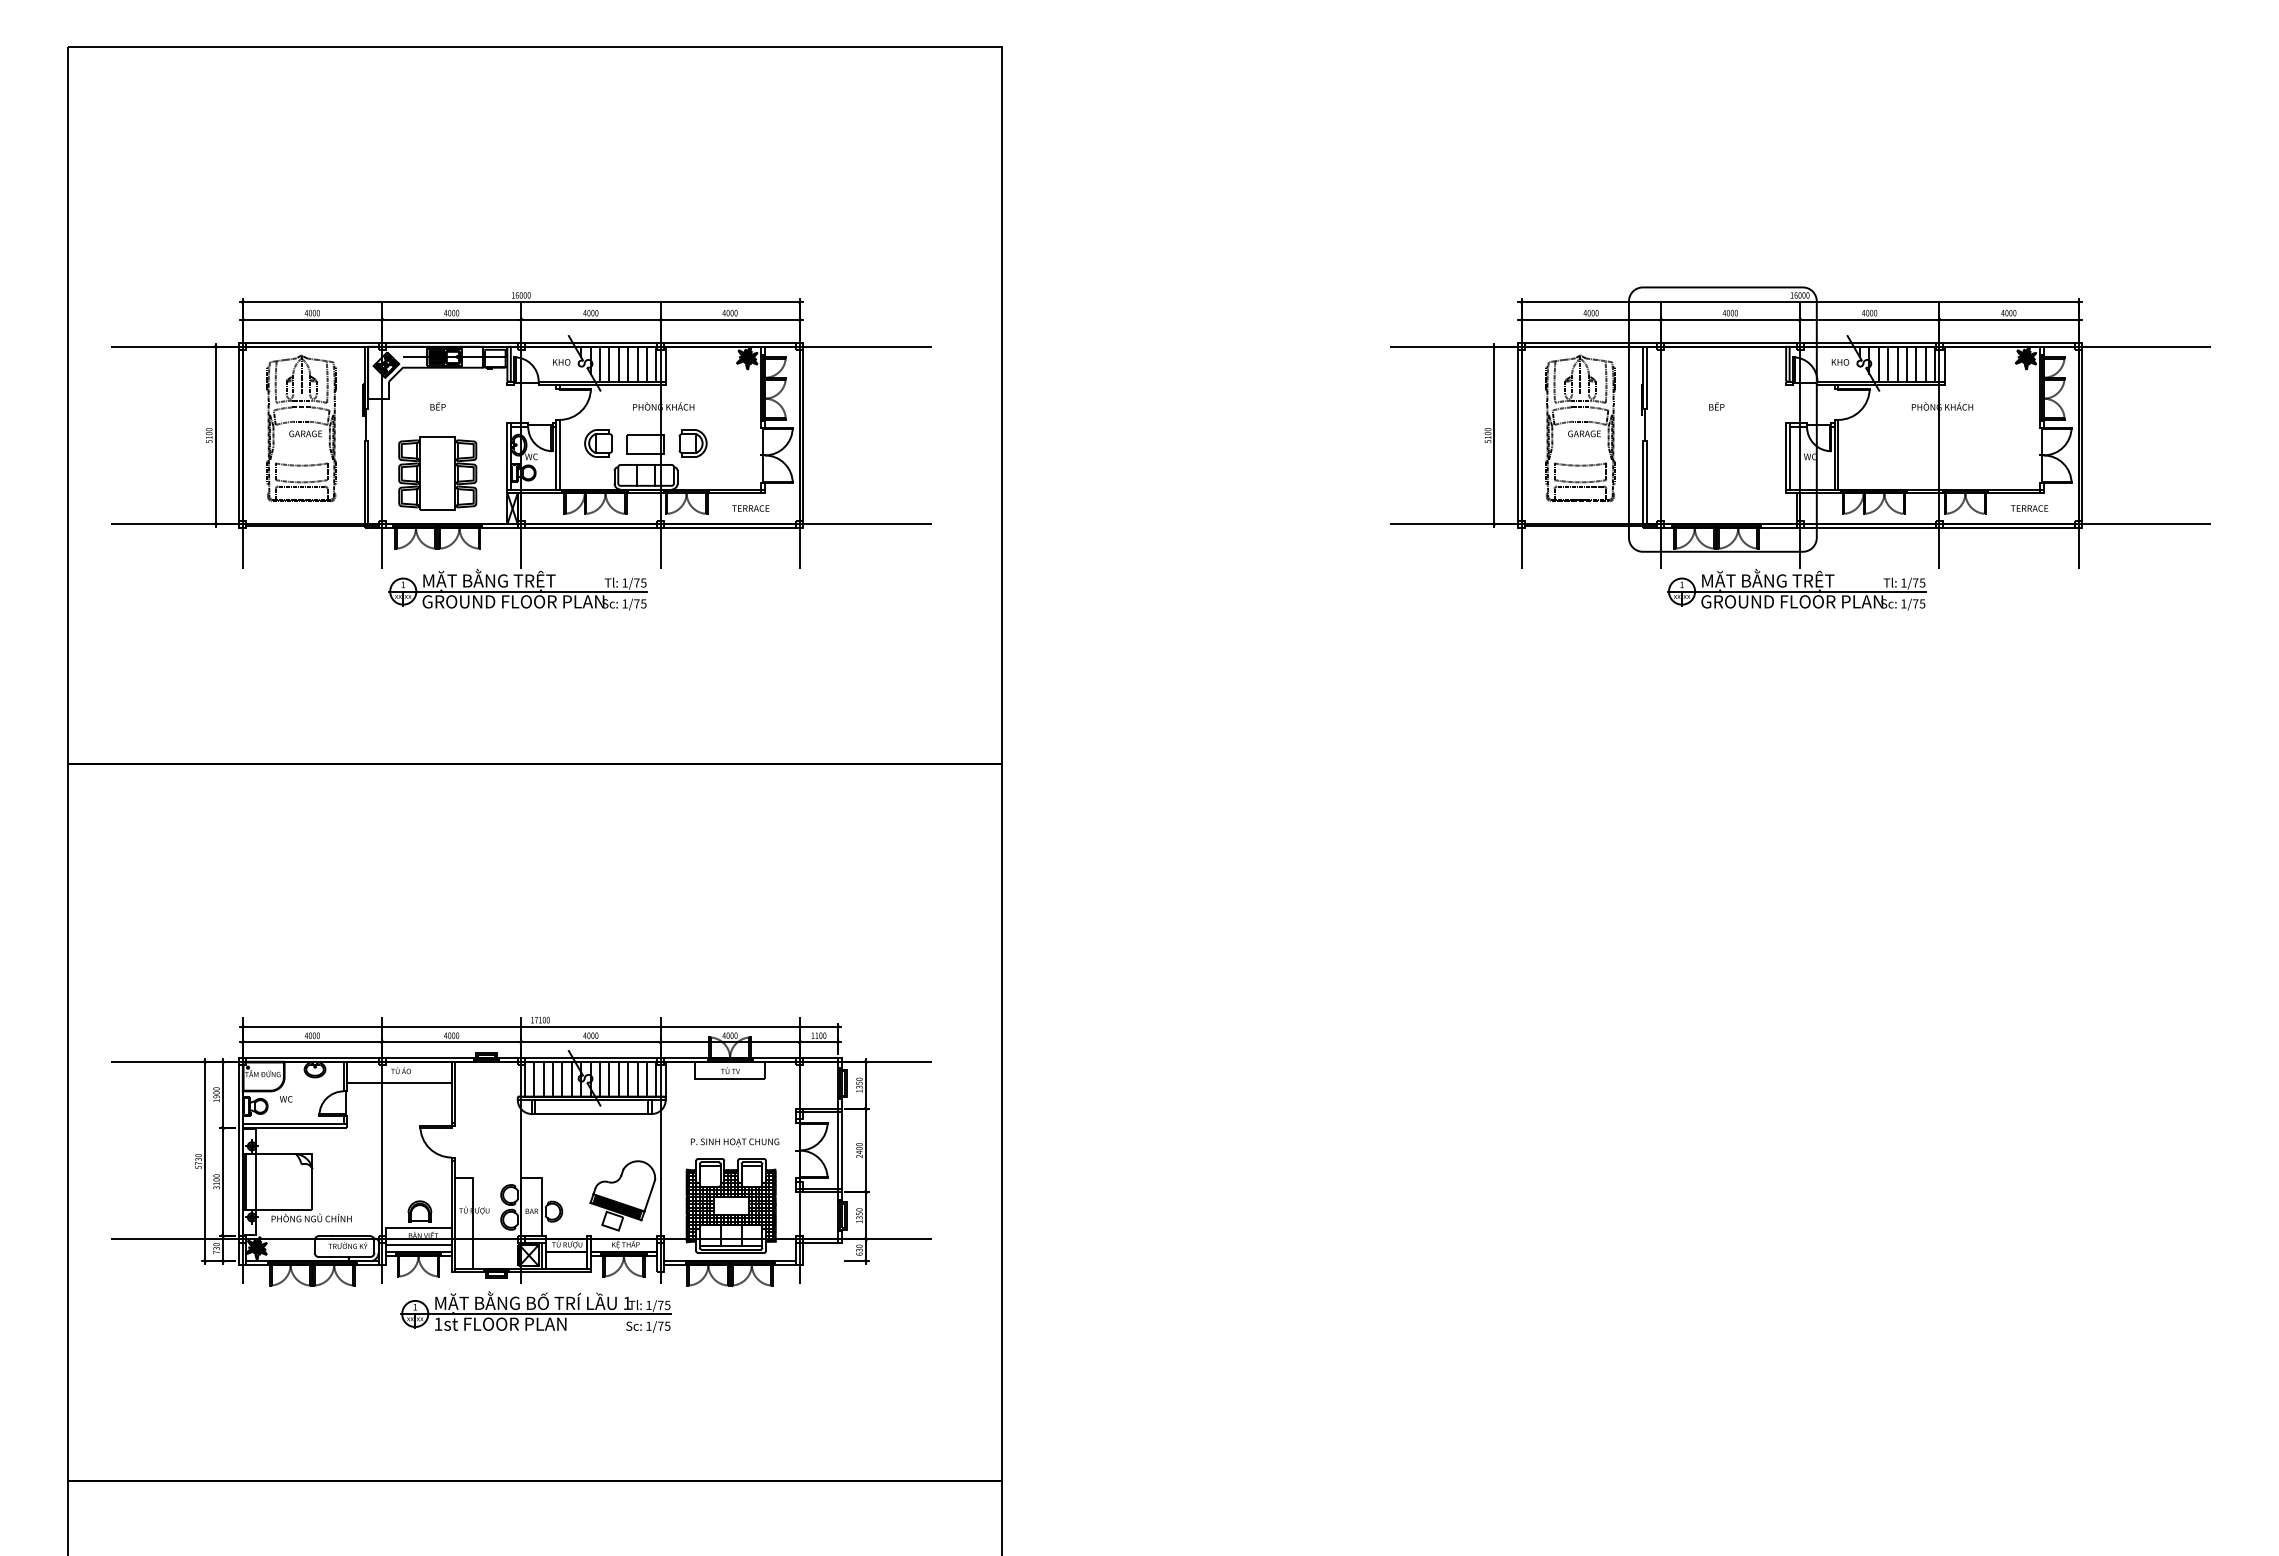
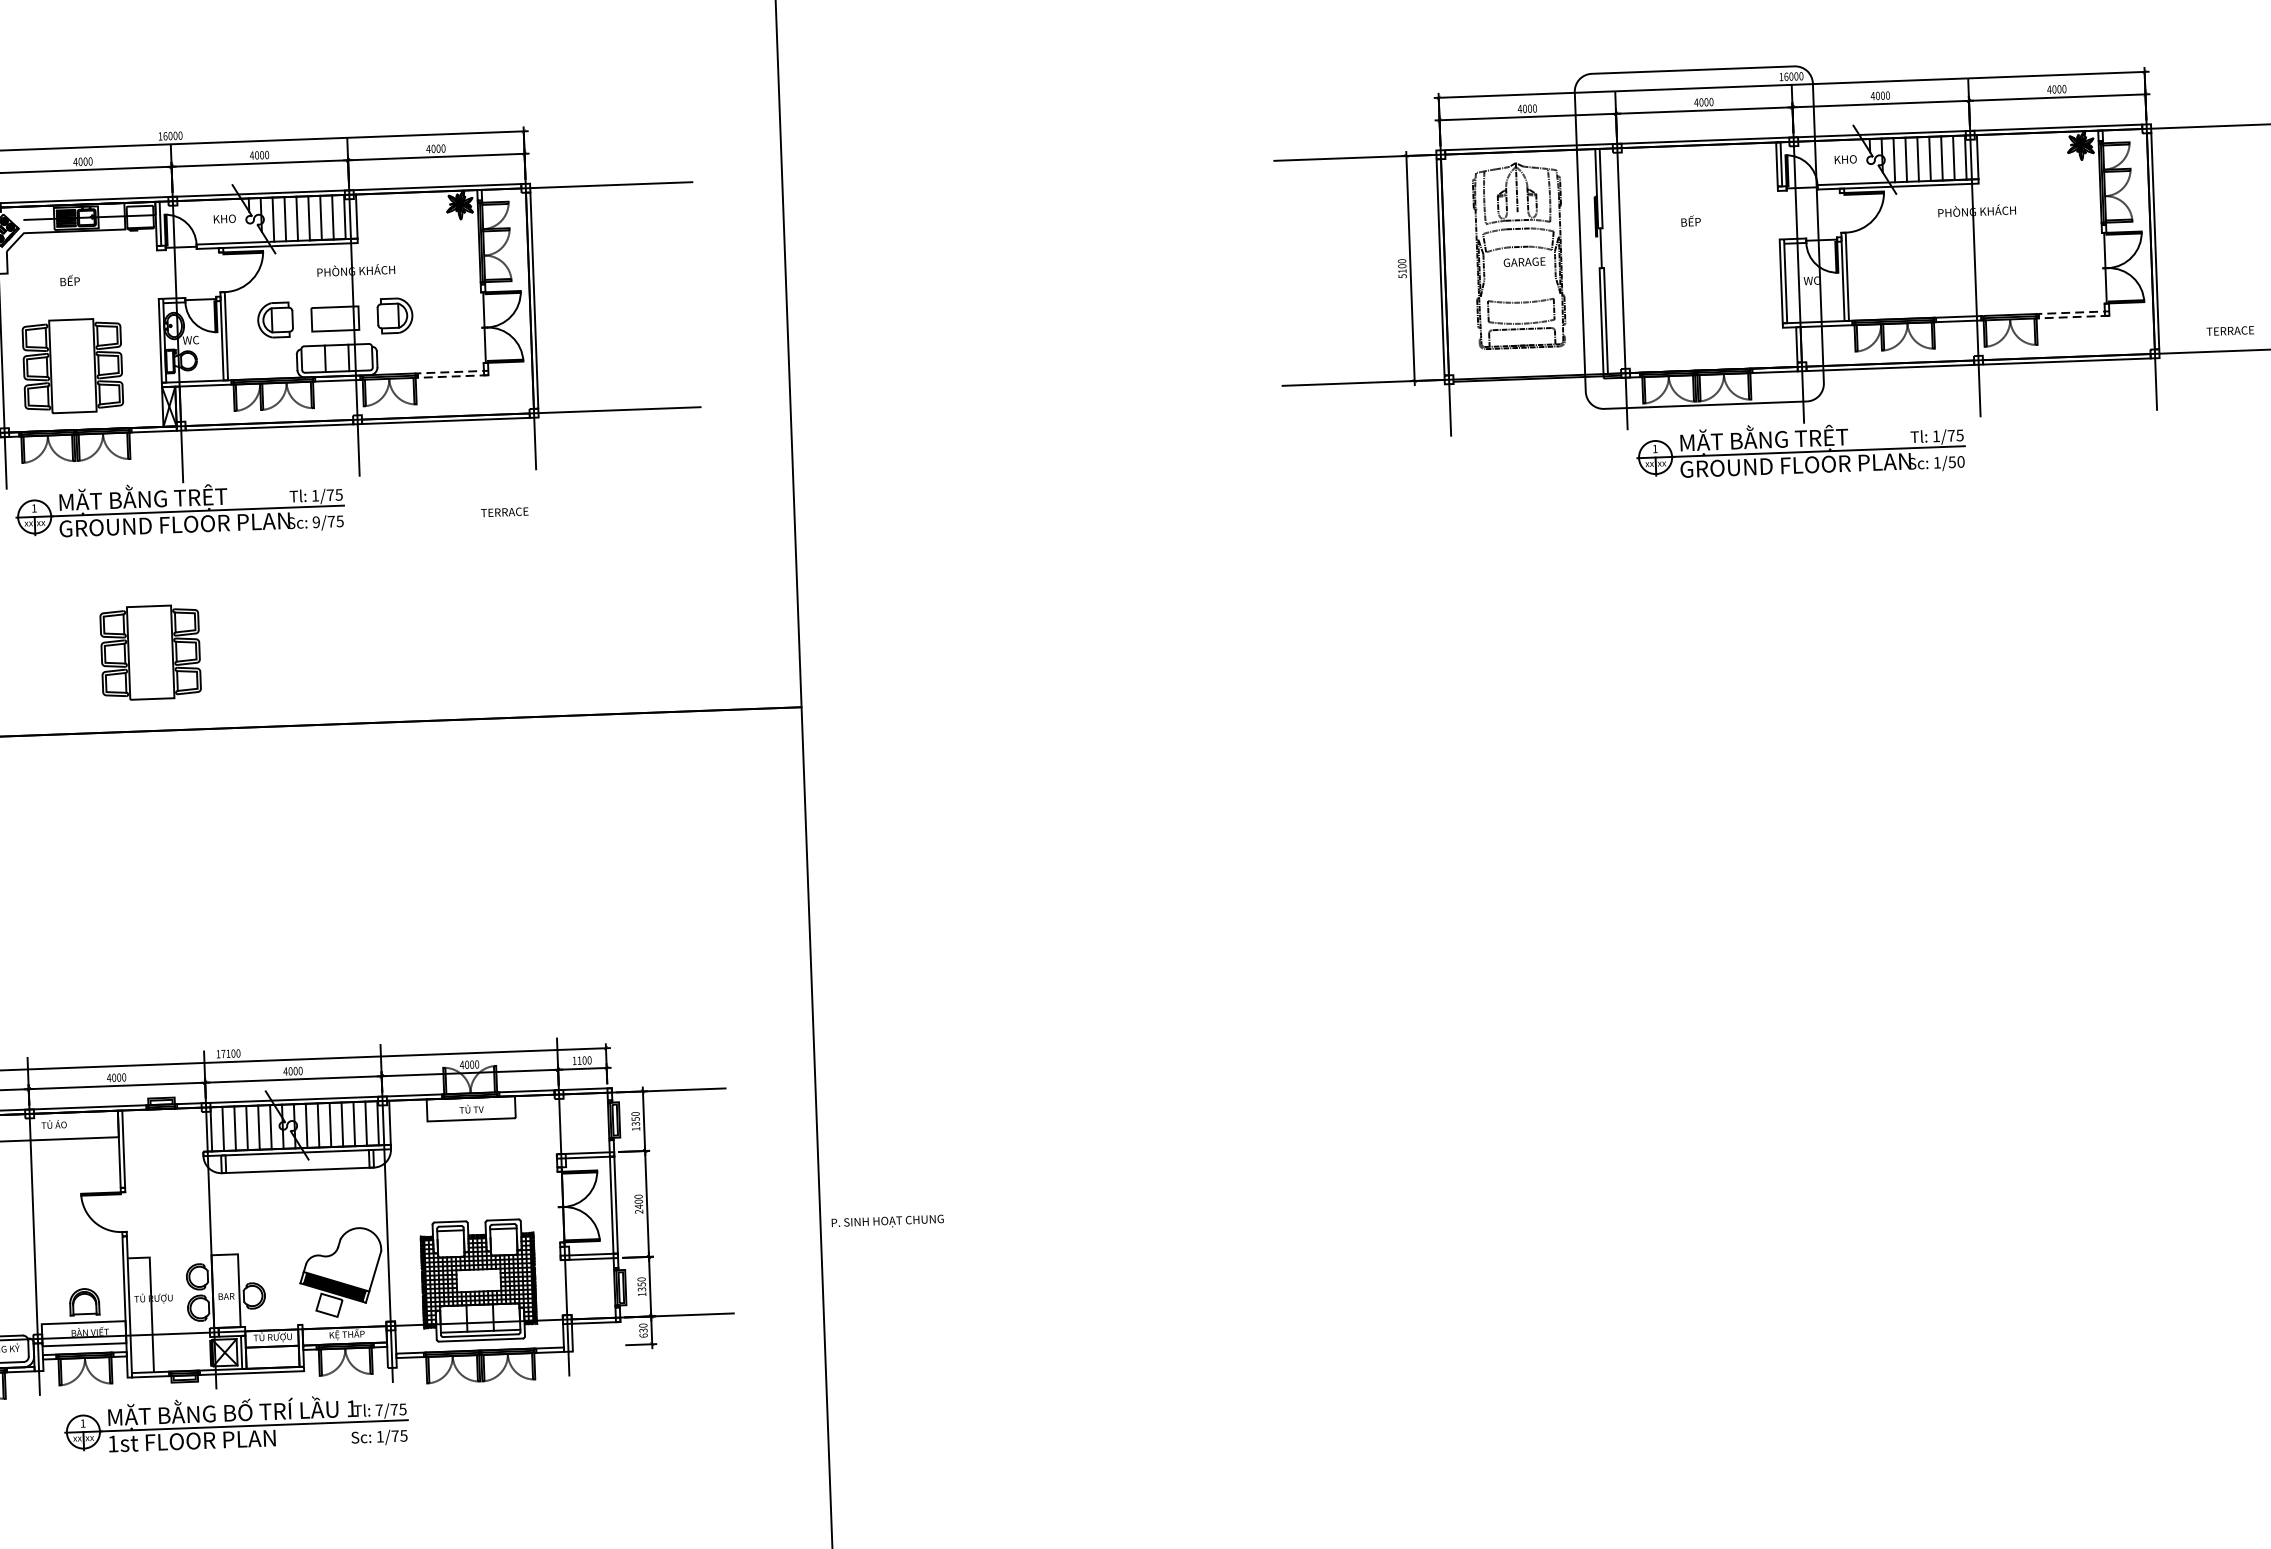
line: (709, 491) -> (418, 375), solid -> dashed
line: (1988, 491) -> (2039, 316), solid -> dashed
text: (750, 508) -> (504, 512), moved
text: (2029, 508) -> (2230, 331), moved
text: (624, 603) -> (315, 521), 1/75 -> 9/75
text: (1918, 603) -> (1955, 461), 1/75 -> 1/50
part: (490, 701) -> (150, 652), added
text: (735, 1142) -> (888, 1221), moved
text: (648, 1304) -> (378, 1409), 1/75 -> 7/75

